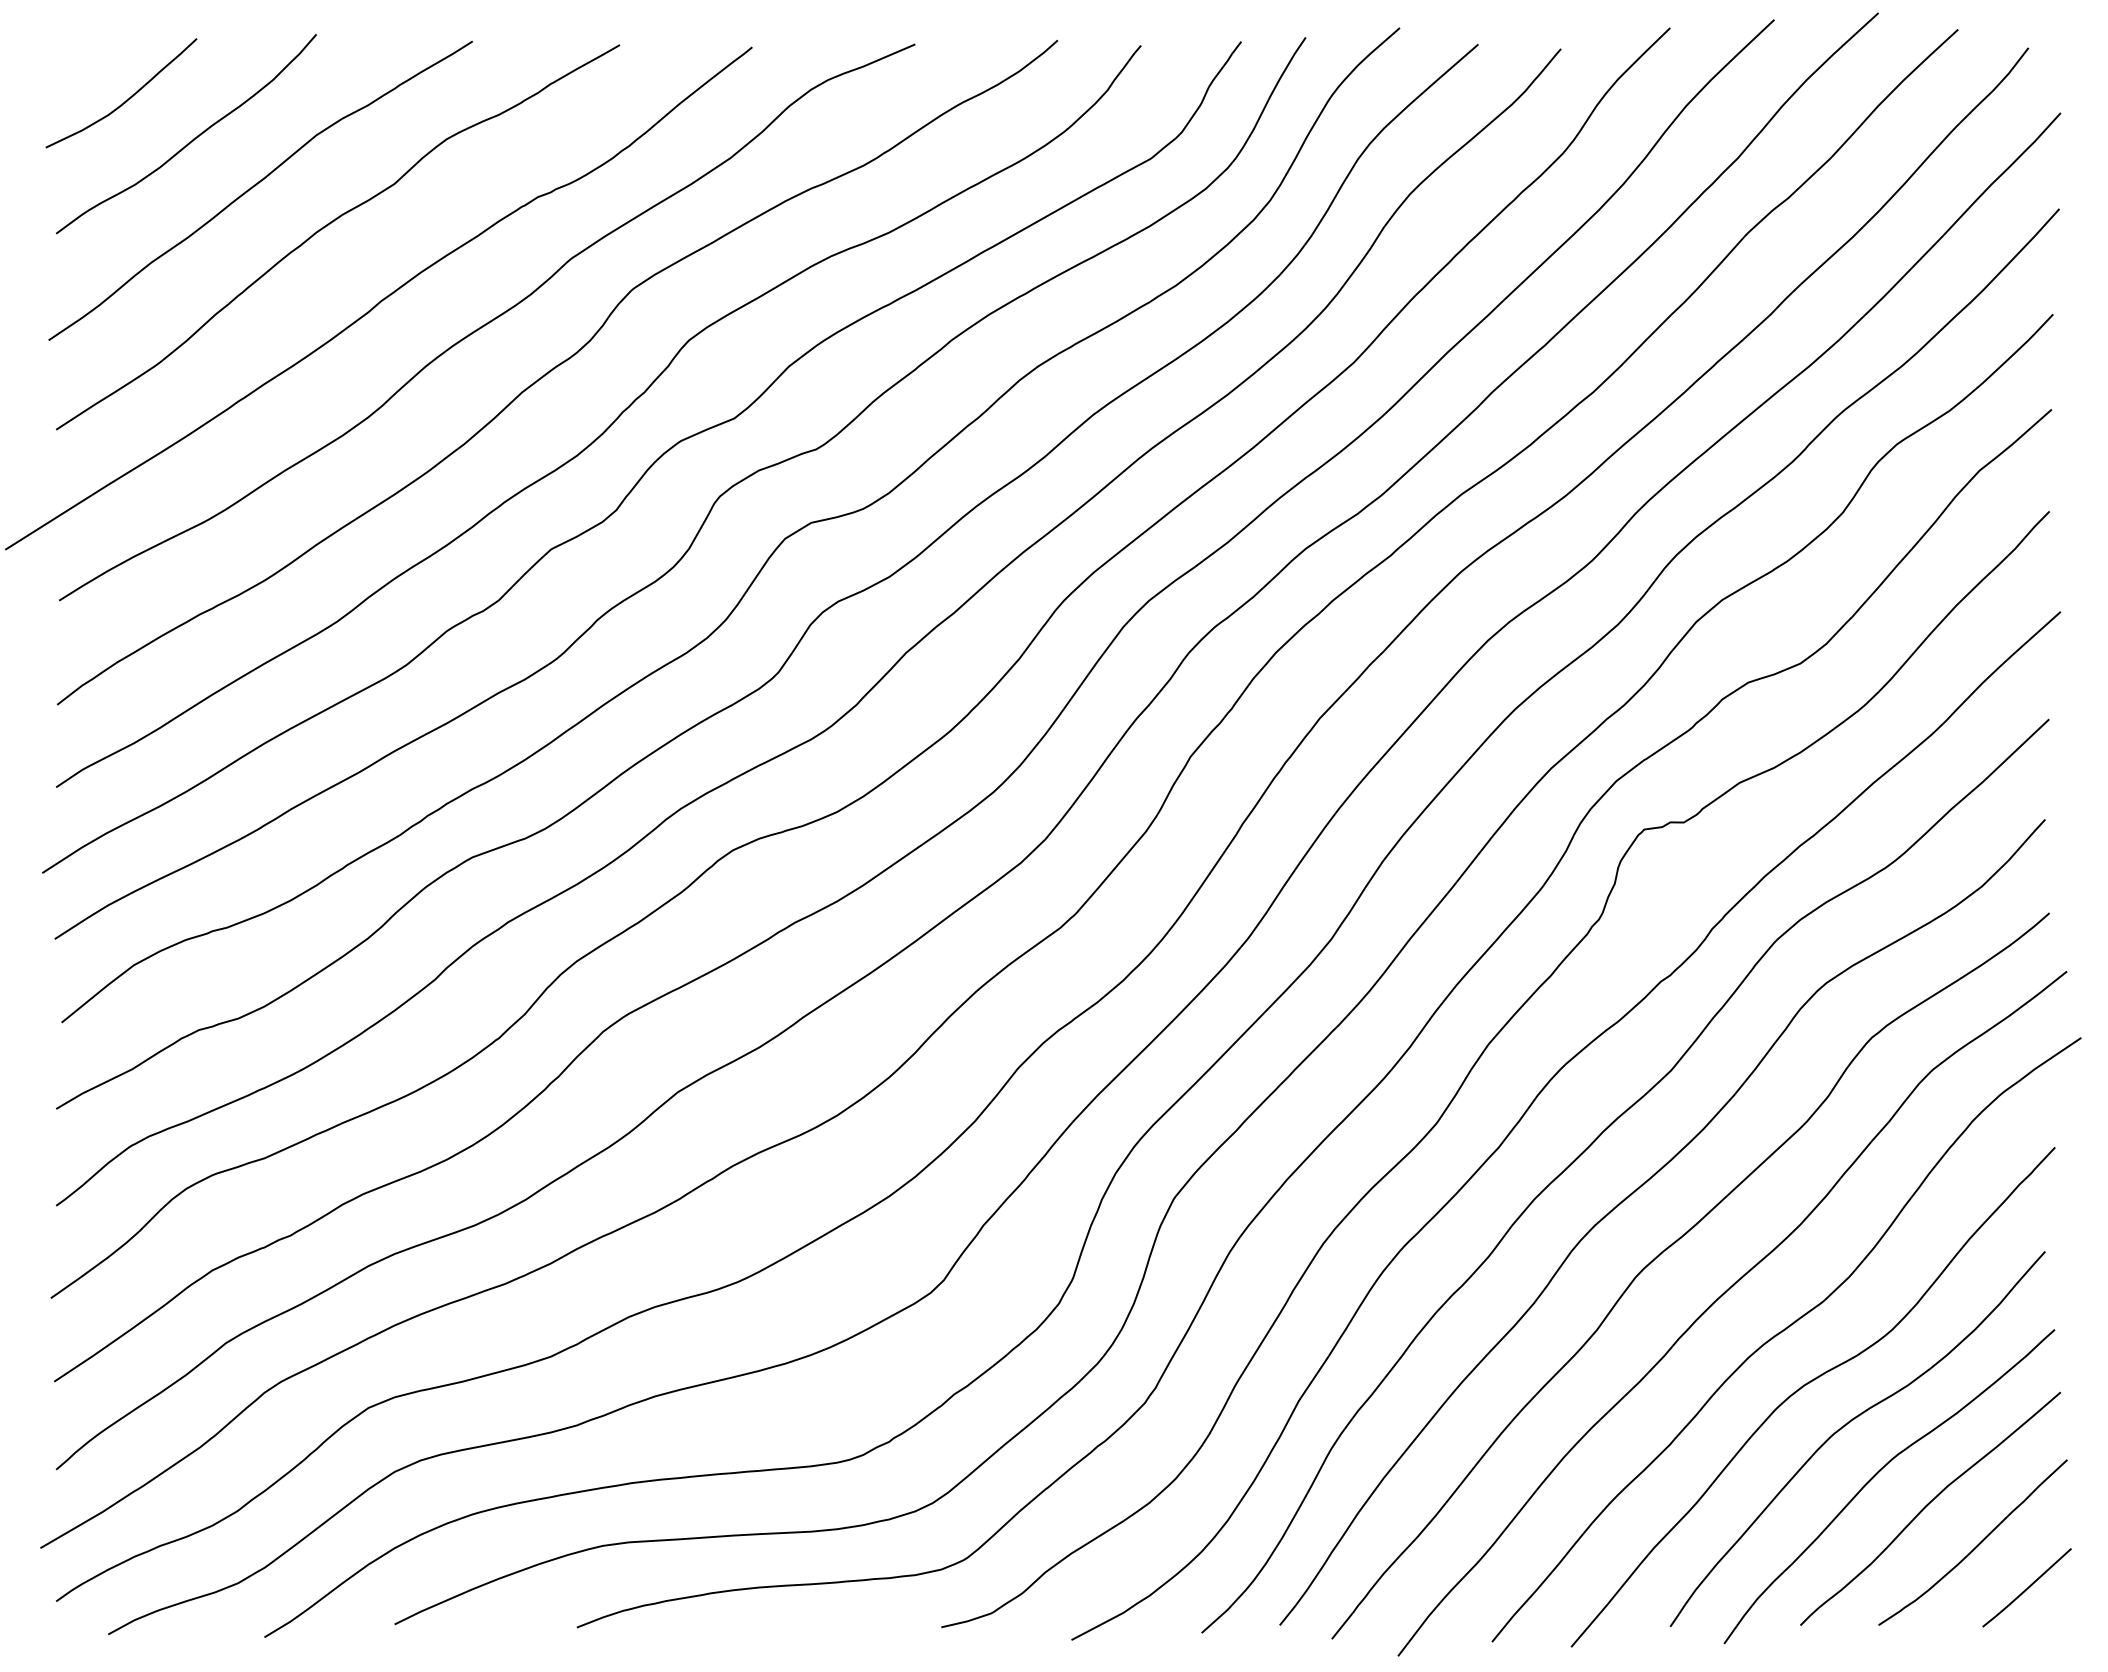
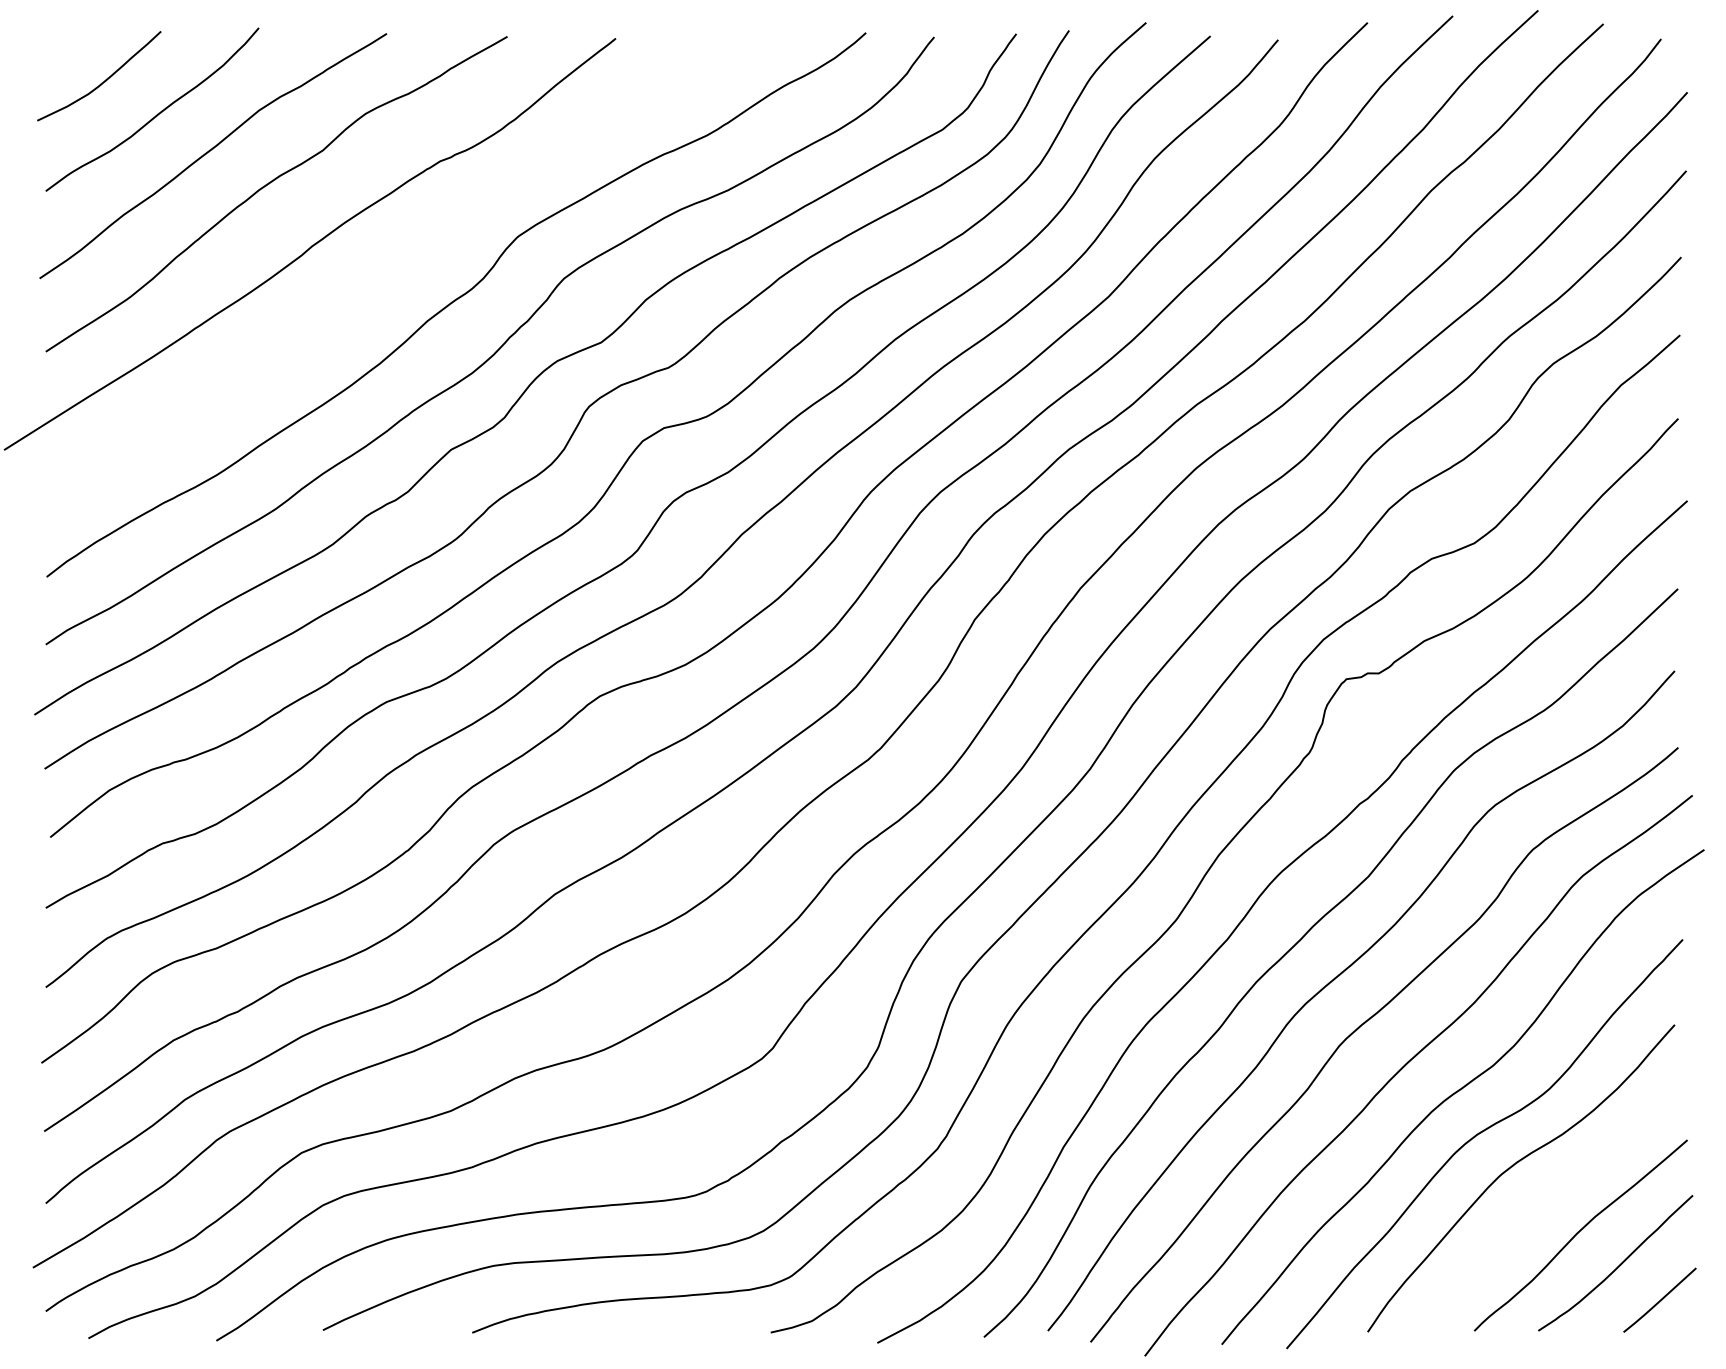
curve: (487, 322) -> (399, 263), removed
curve: (1877, 1474) -> (1537, 1207), removed

